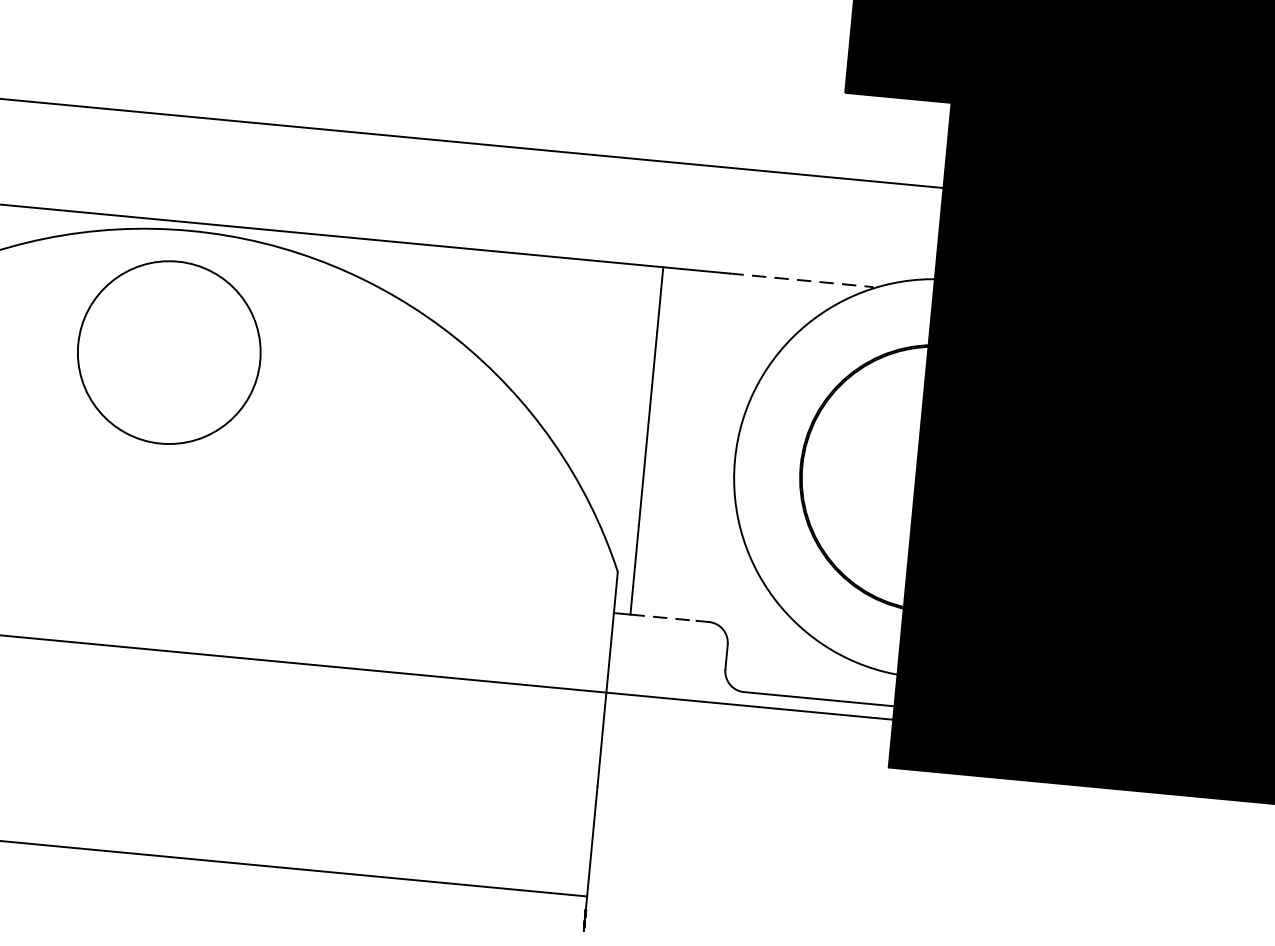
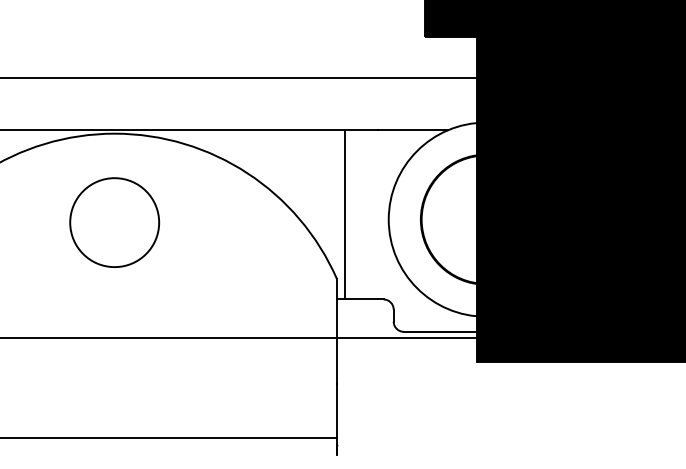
line: (803, 280) -> (413, 129), dashed -> solid
circle: (168, 352) -> (114, 222), moved
line: (663, 617) -> (361, 299), dashed -> solid

